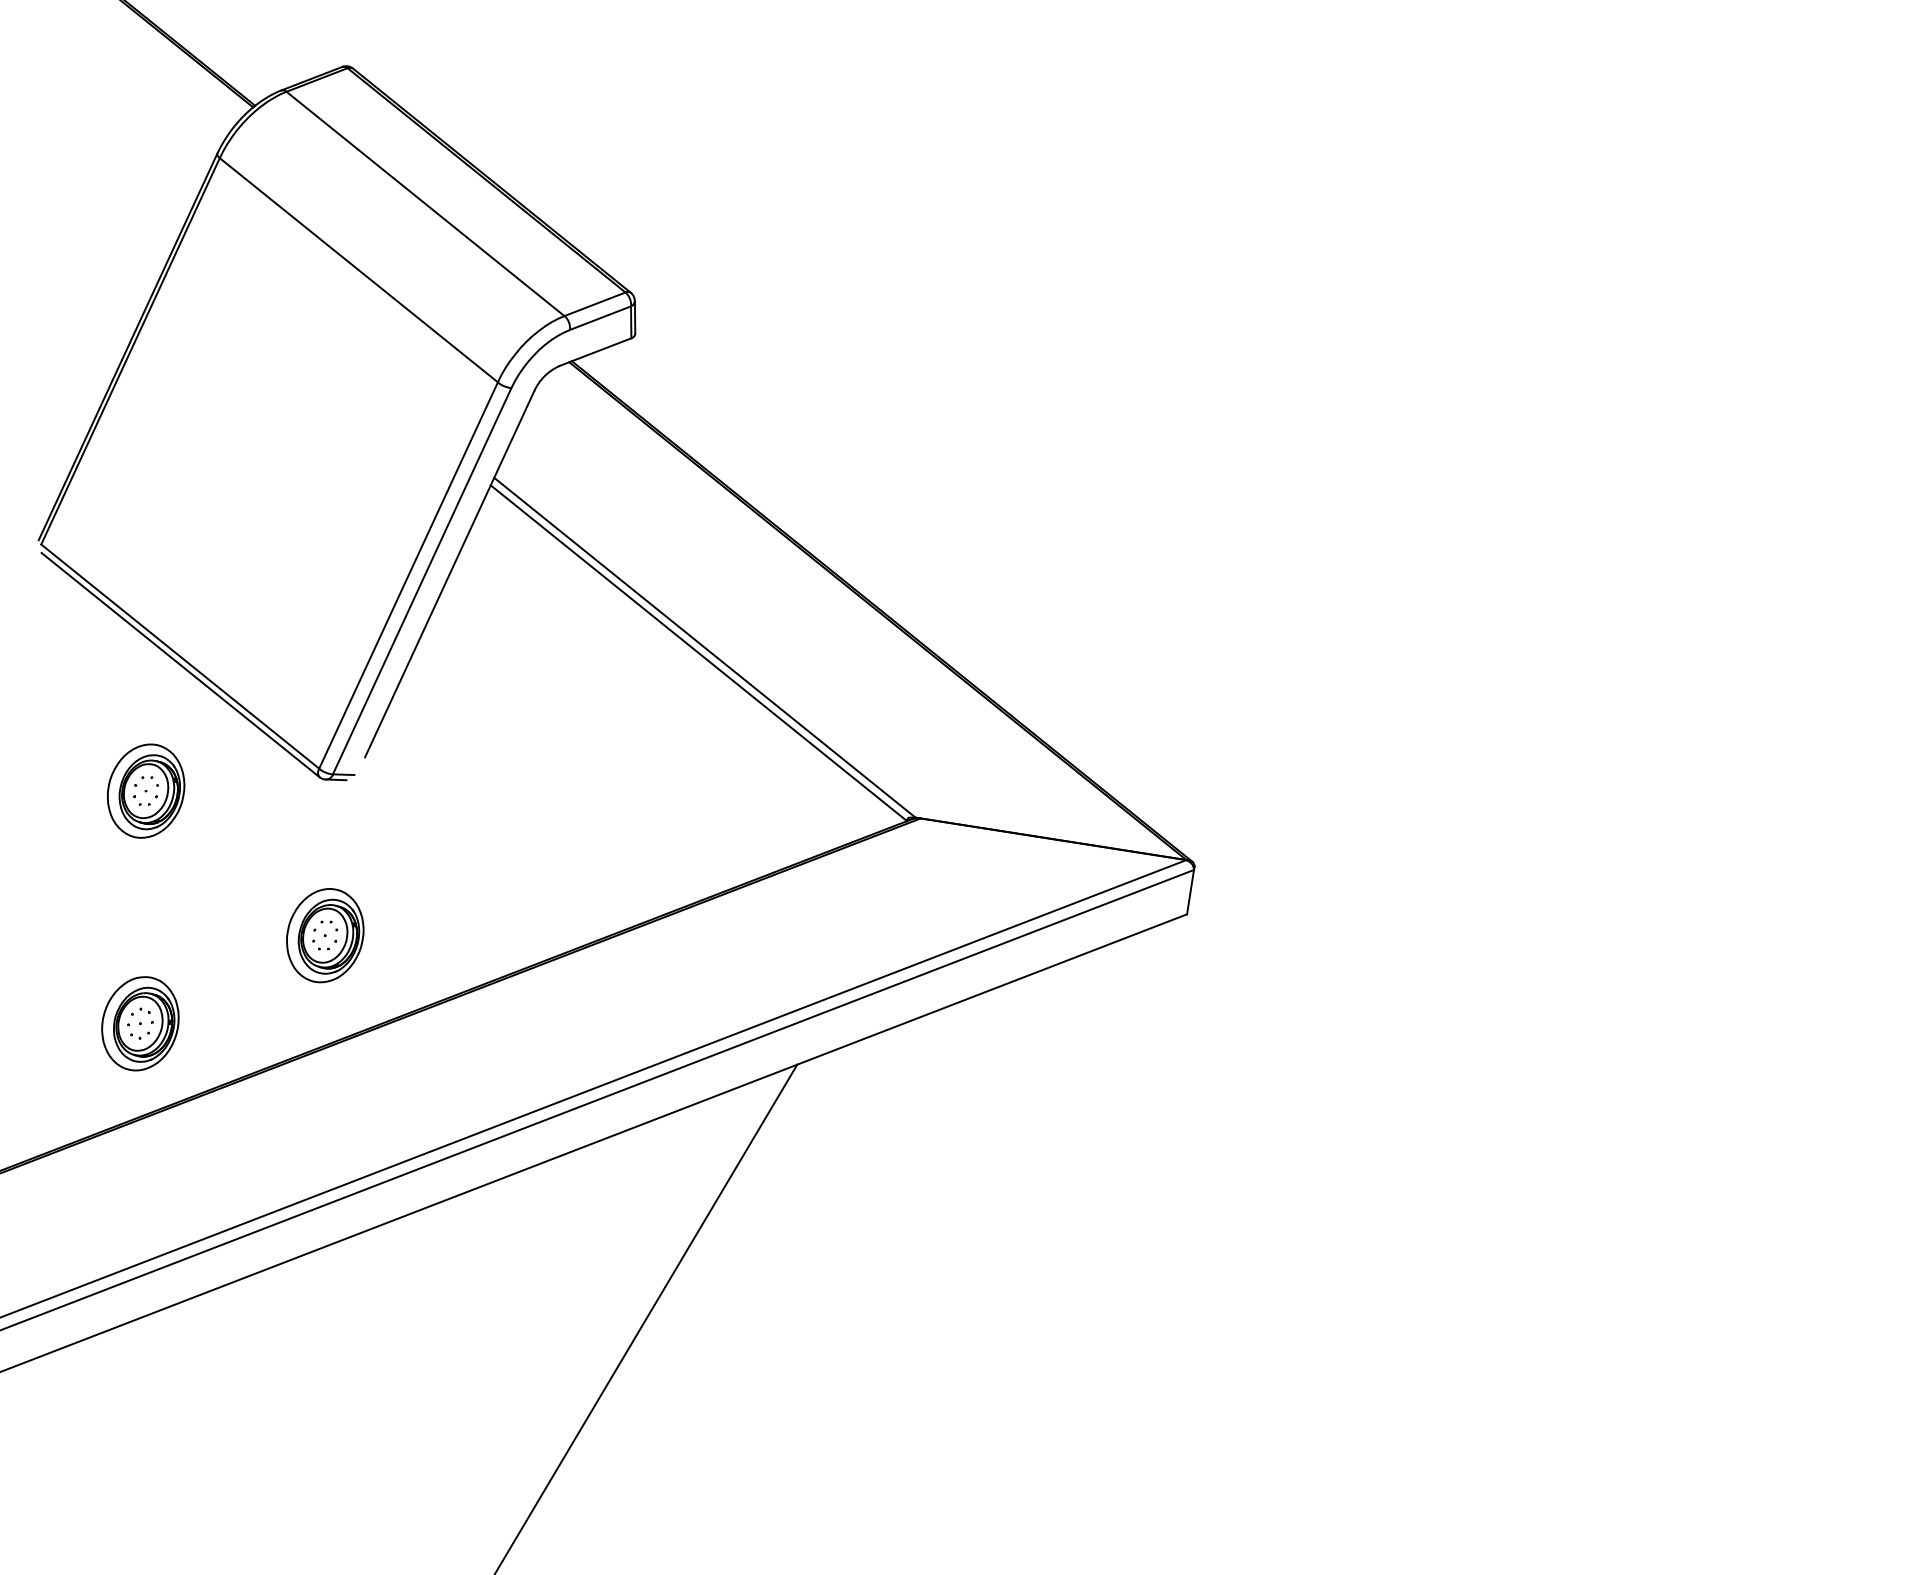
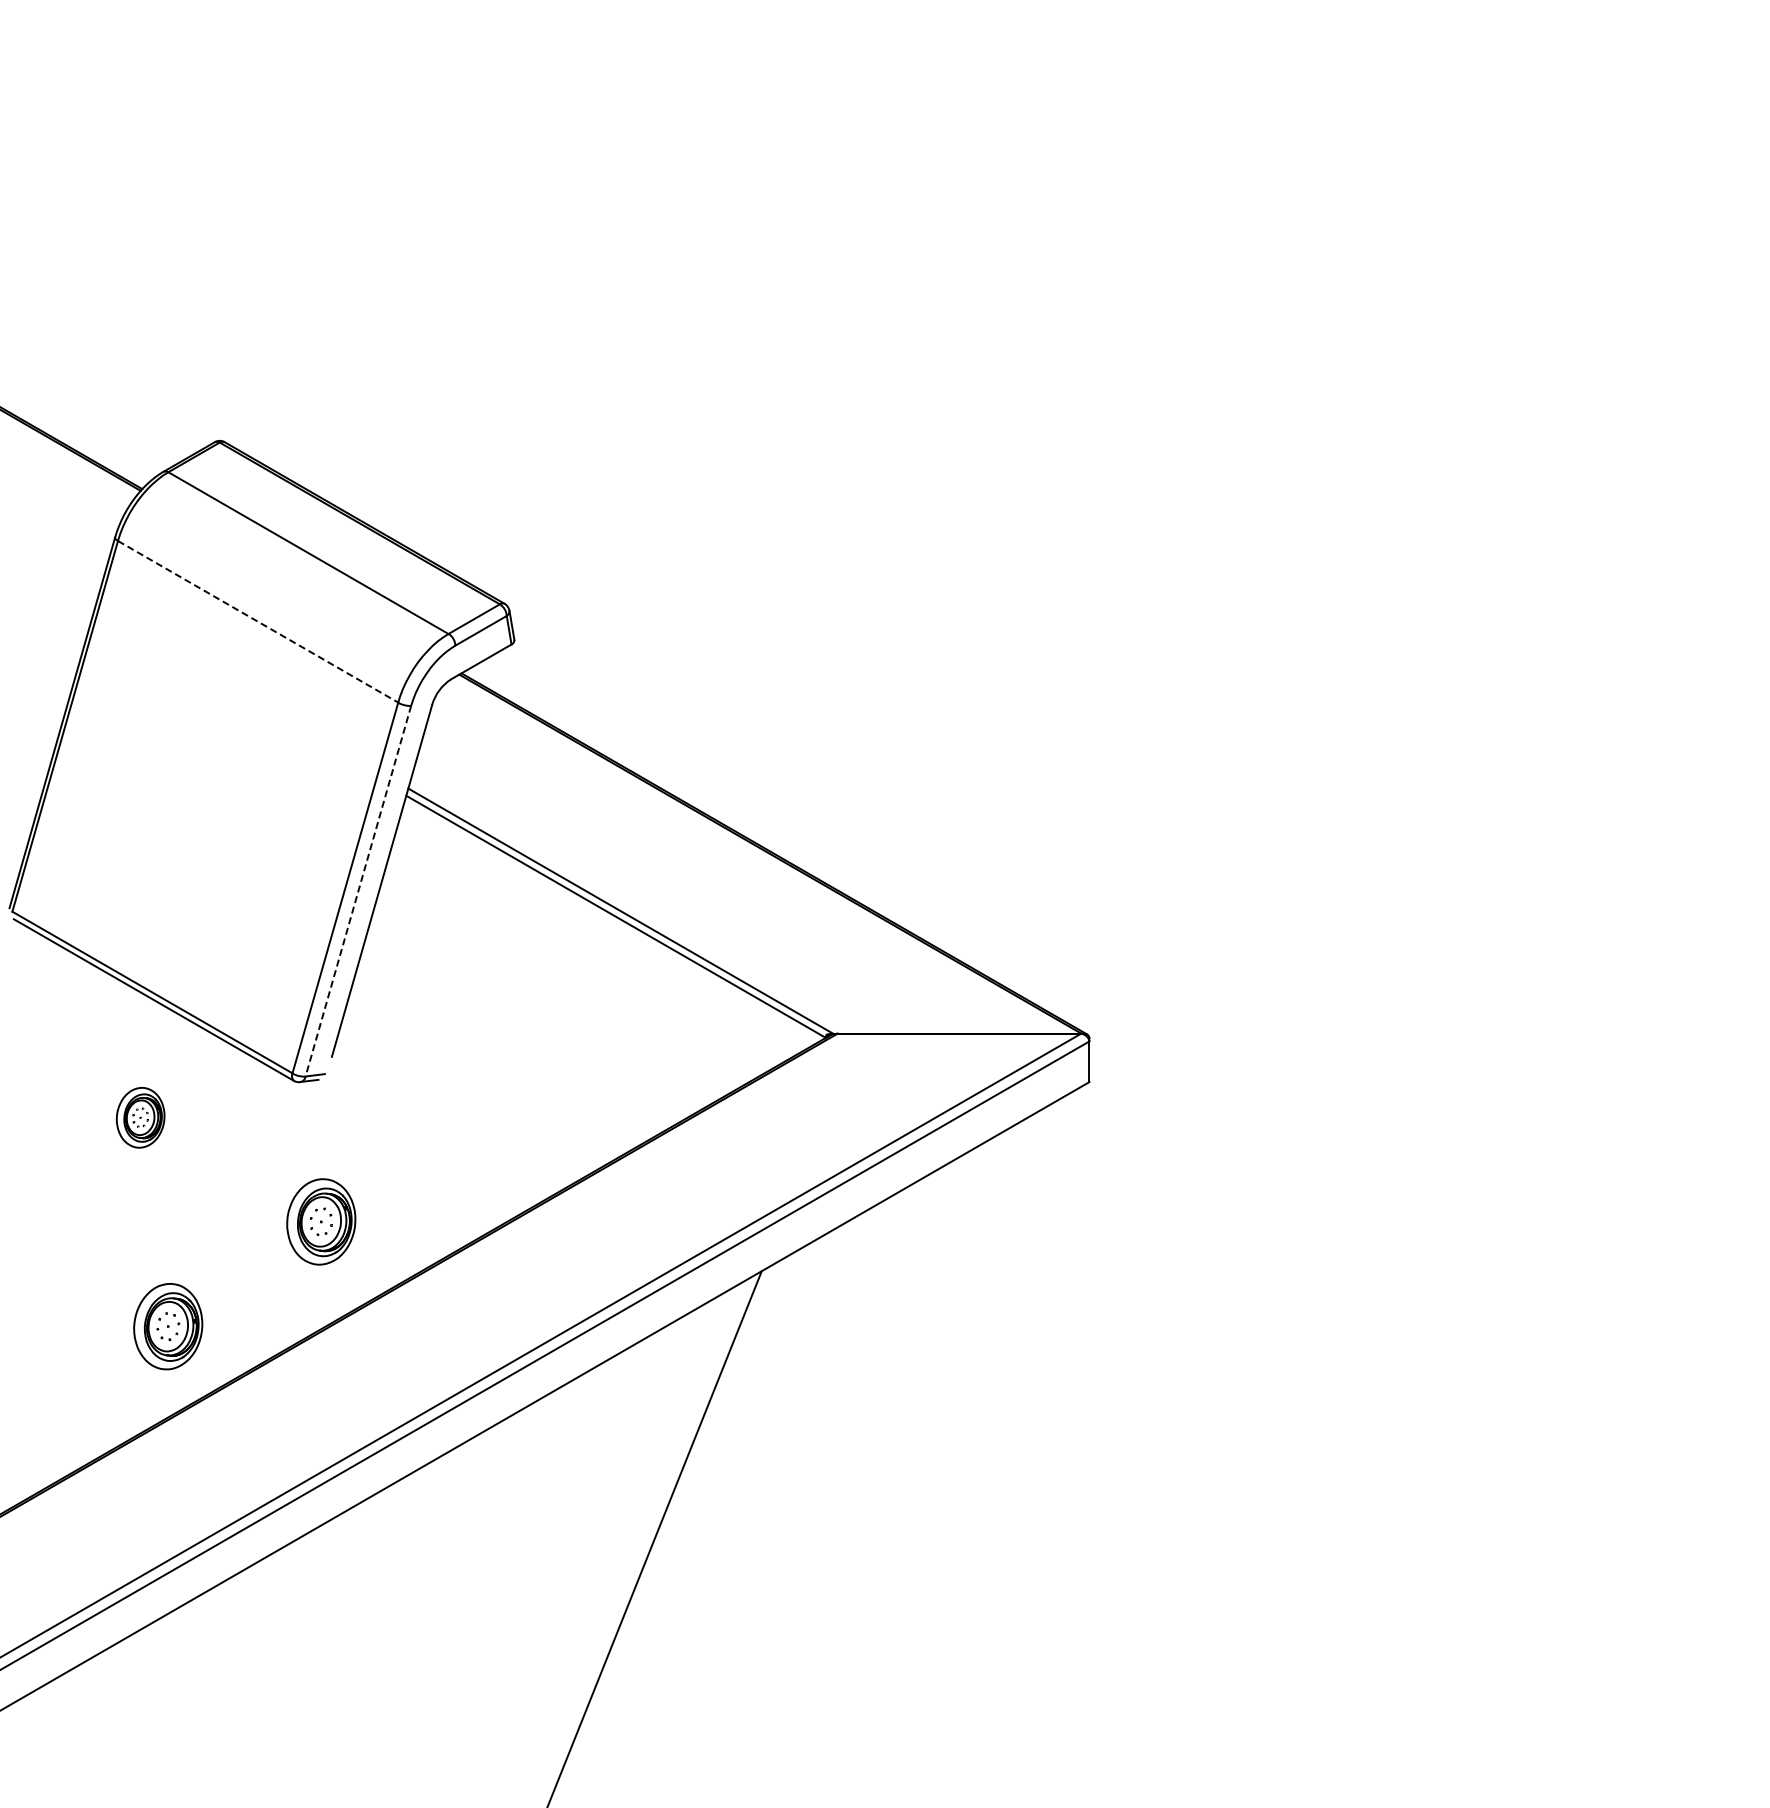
line: (359, 269) -> (258, 621), solid -> dashed
line: (422, 581) -> (358, 891), solid -> dashed
part: (145, 790) -> (140, 1117), size x0.7

